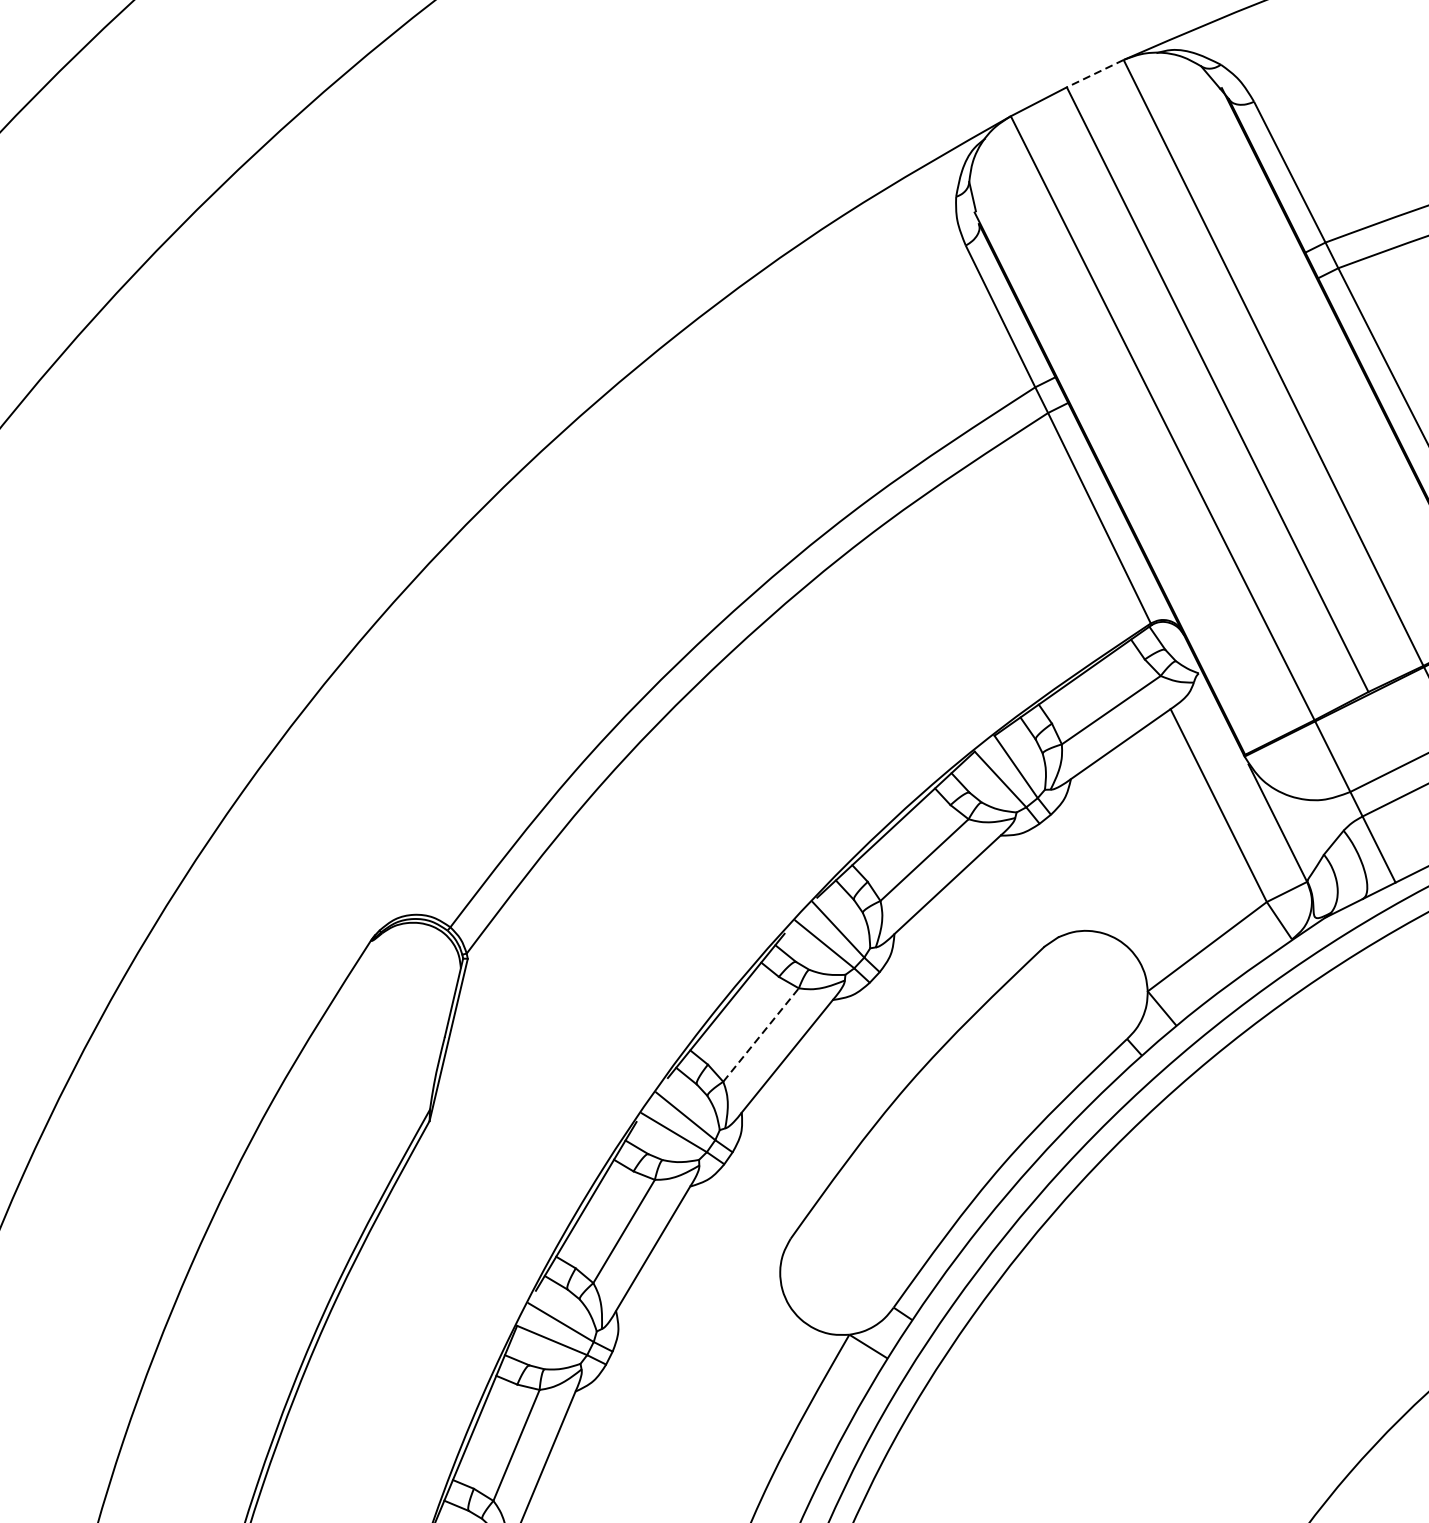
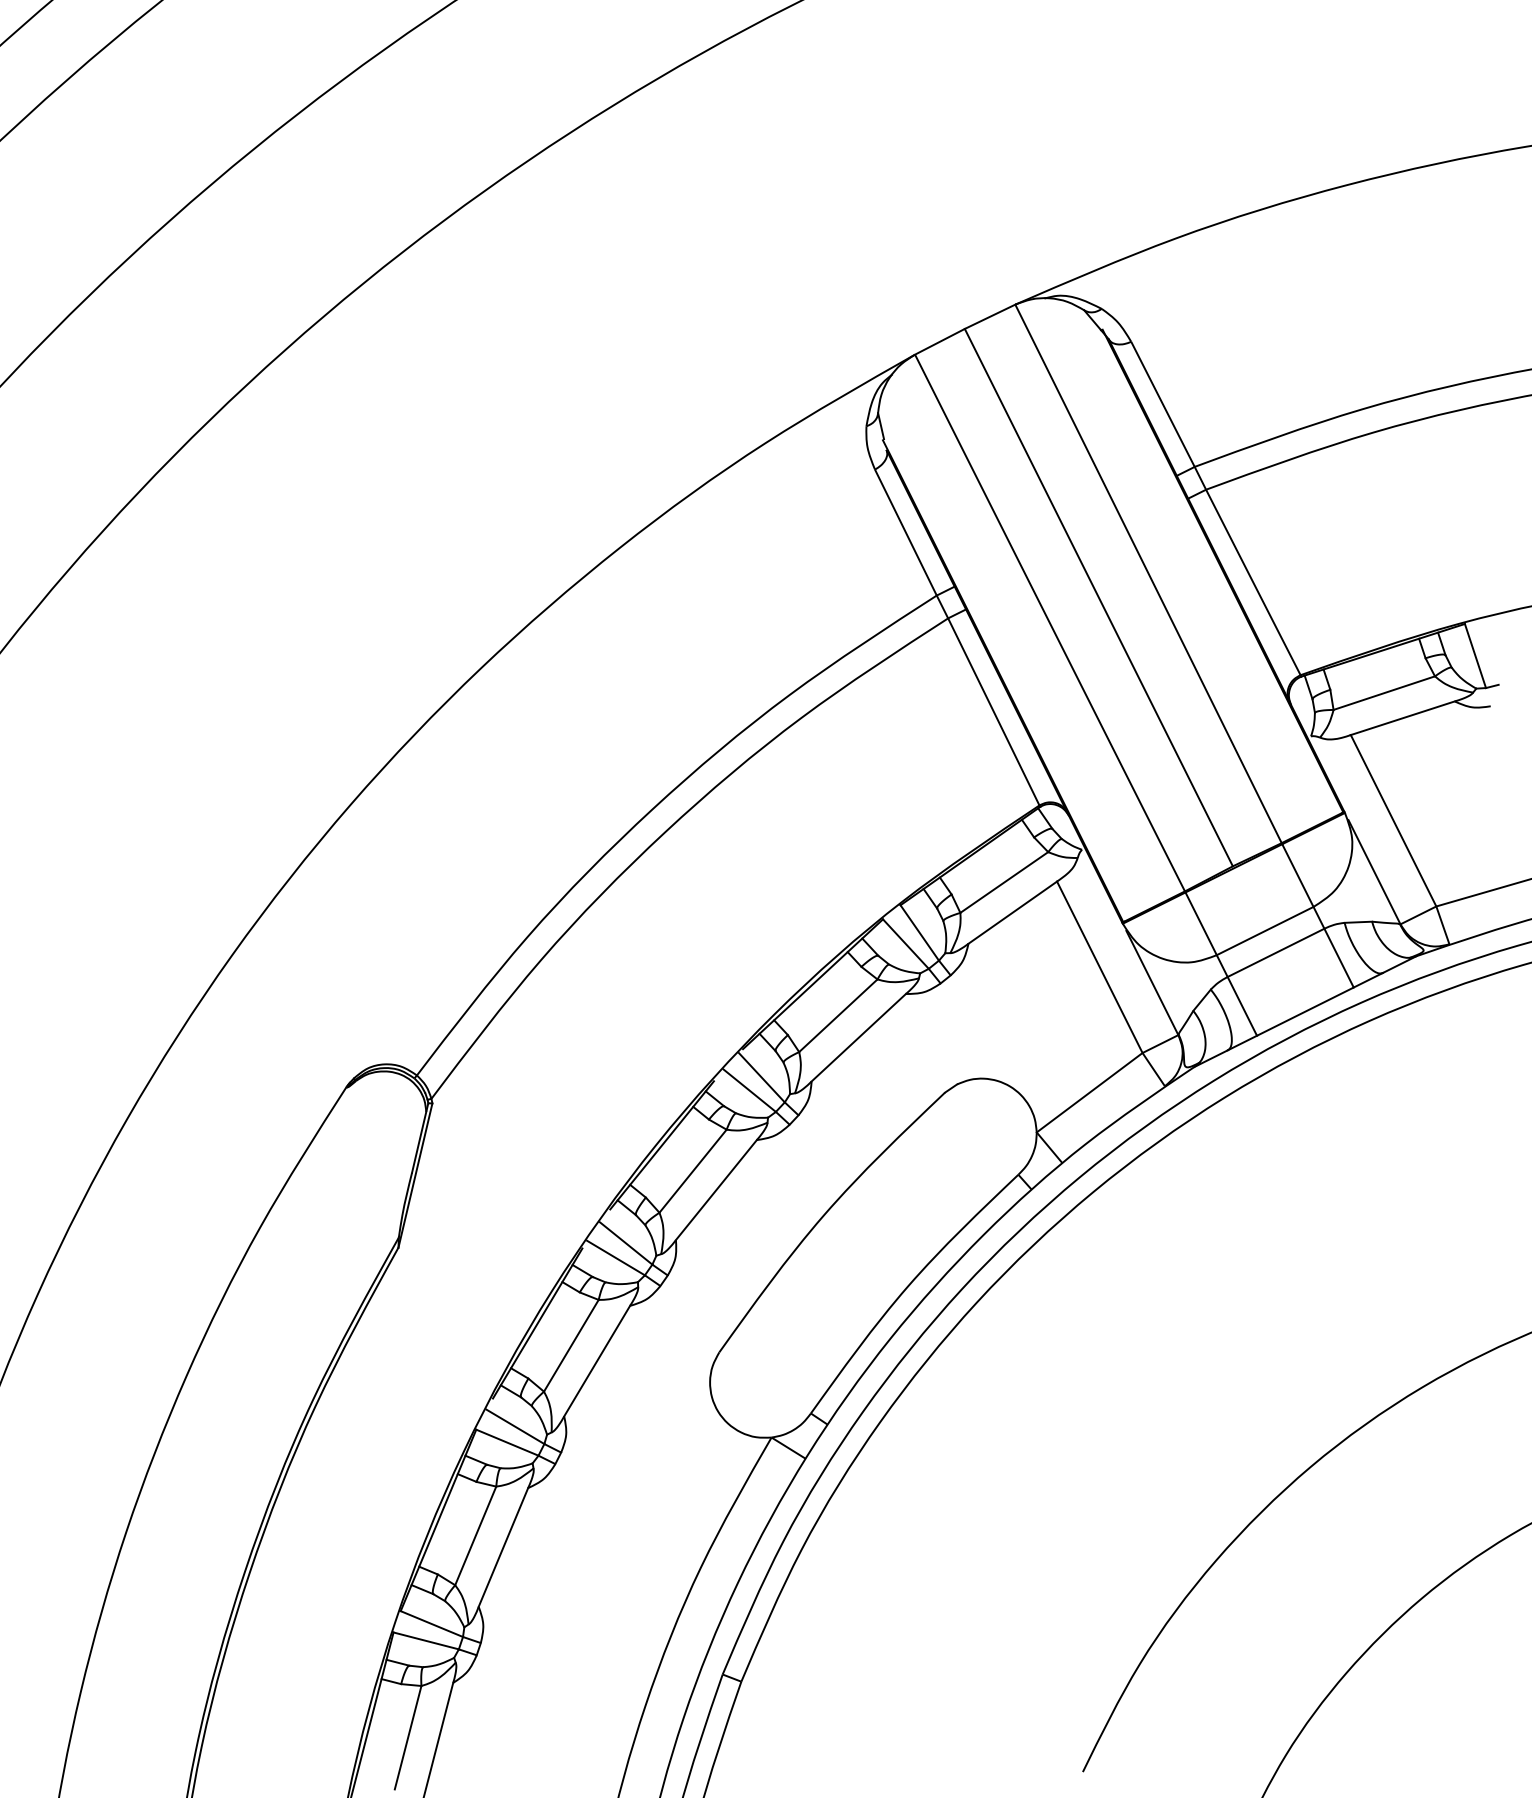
line: (1094, 74) -> (989, 317), dashed -> solid
line: (761, 1034) -> (693, 1170), dashed -> solid

